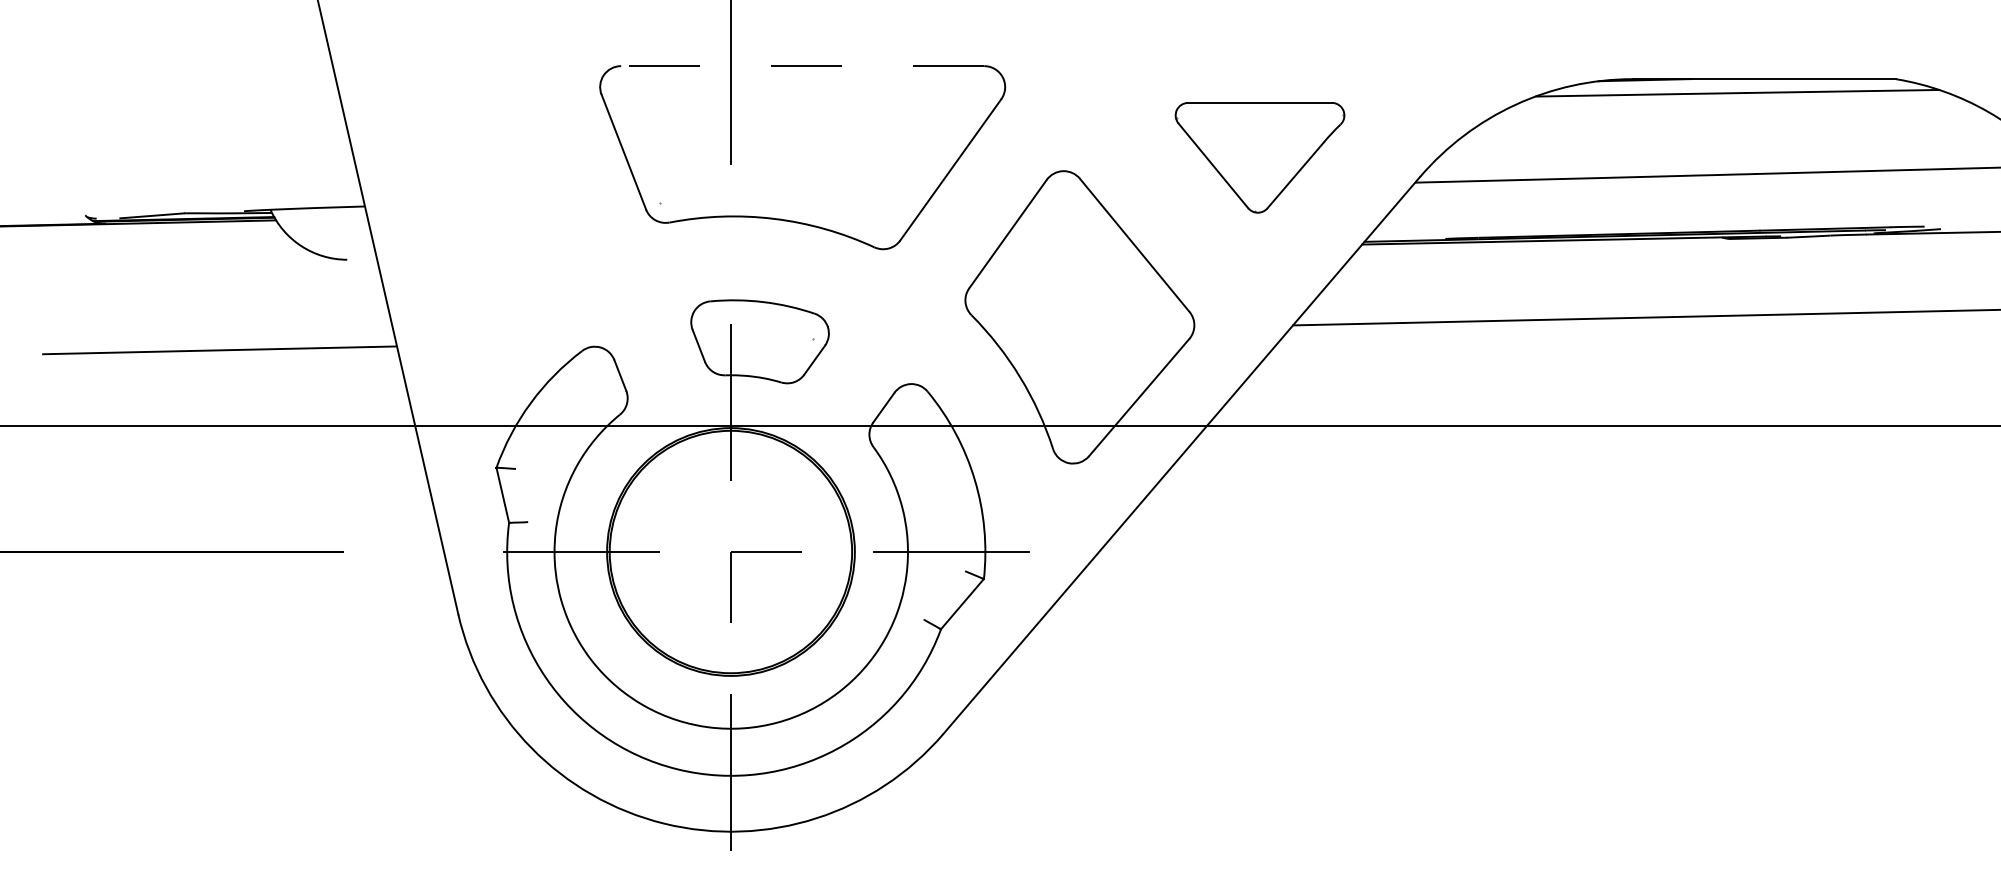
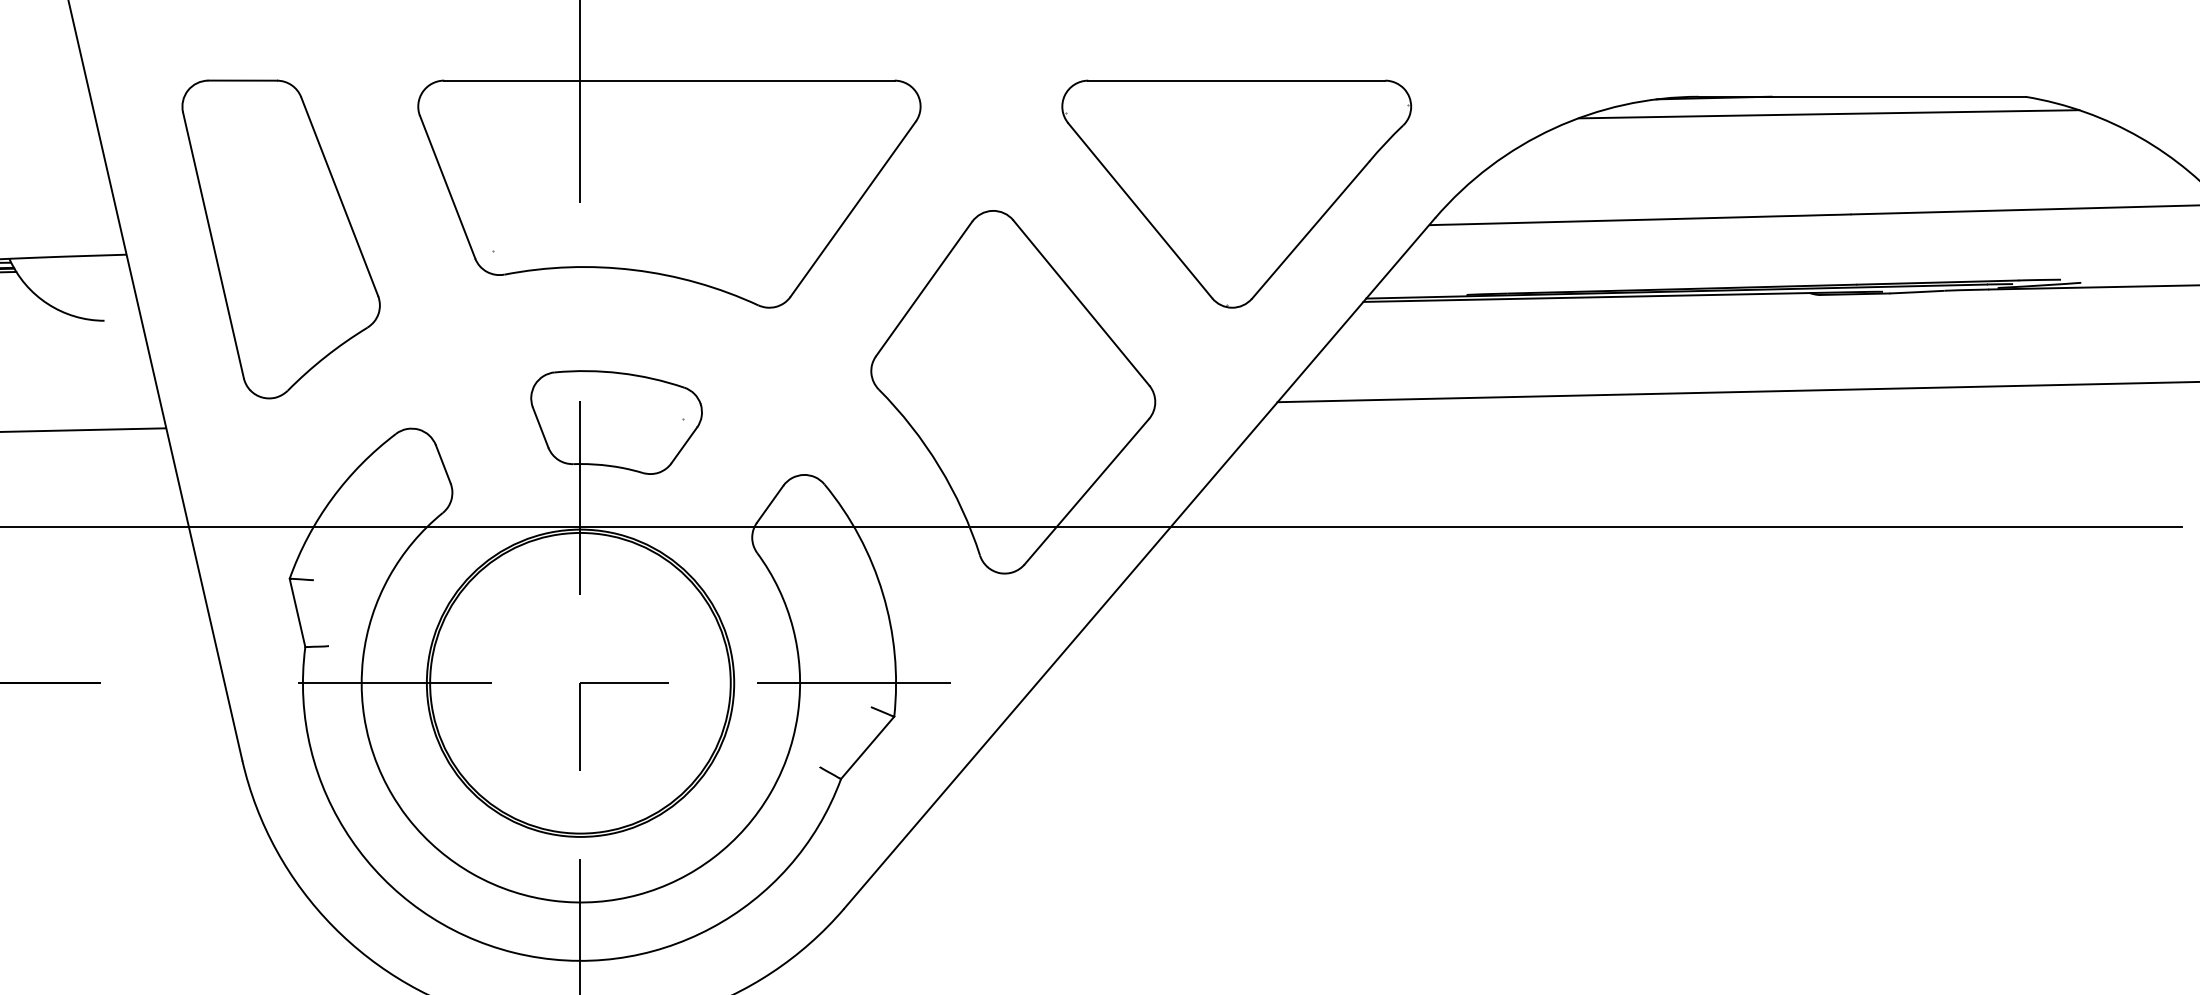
line: (802, 66) -> (669, 81), dashed -> solid
part: (1259, 157) -> (1236, 193), size x1.67
part: (489, 194) -> (281, 239), added

